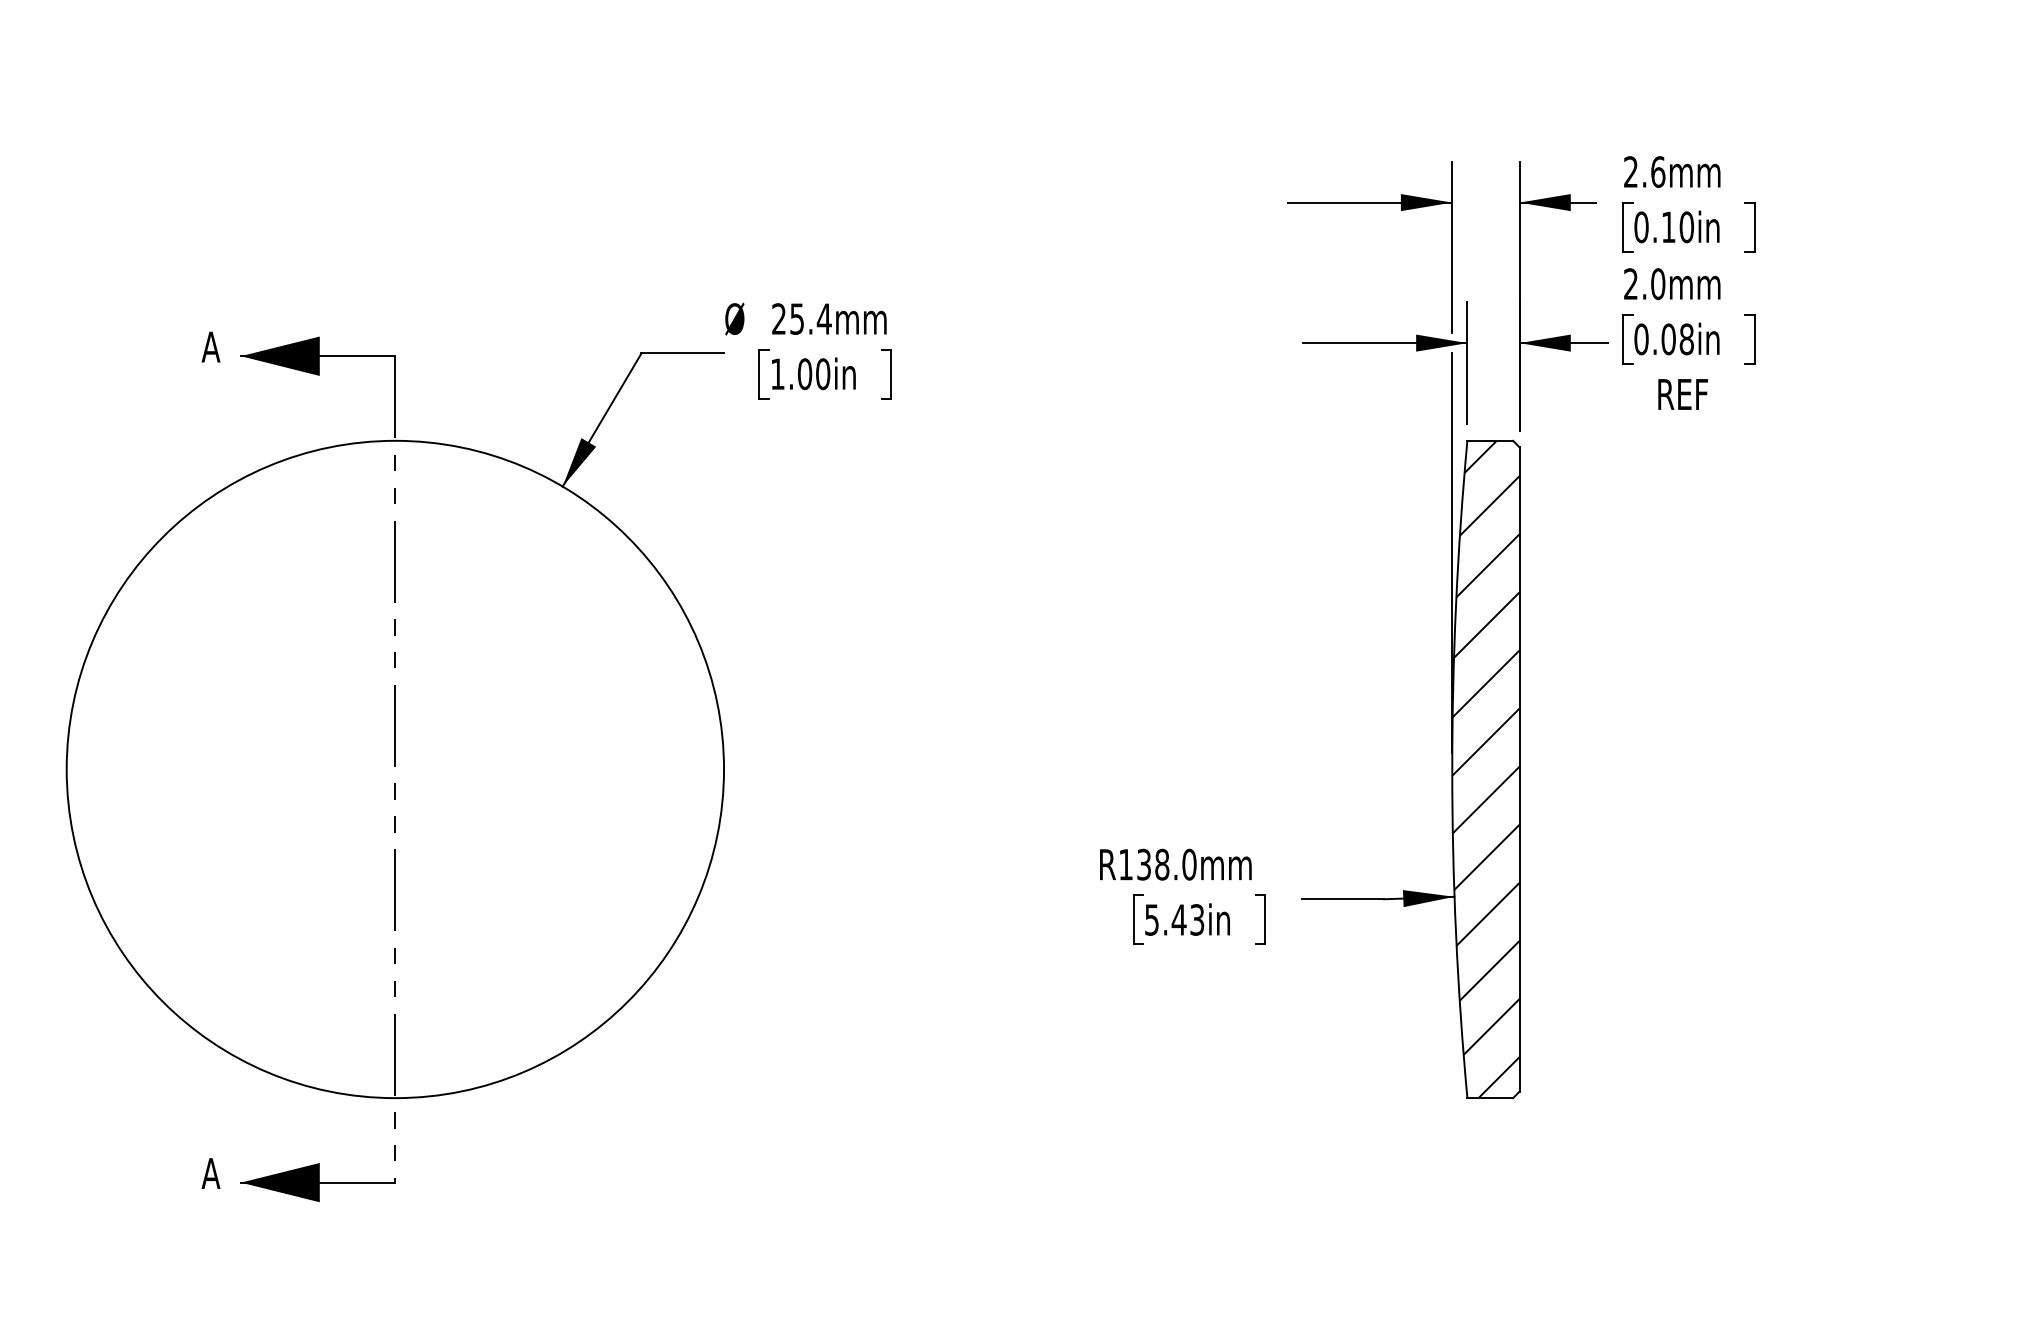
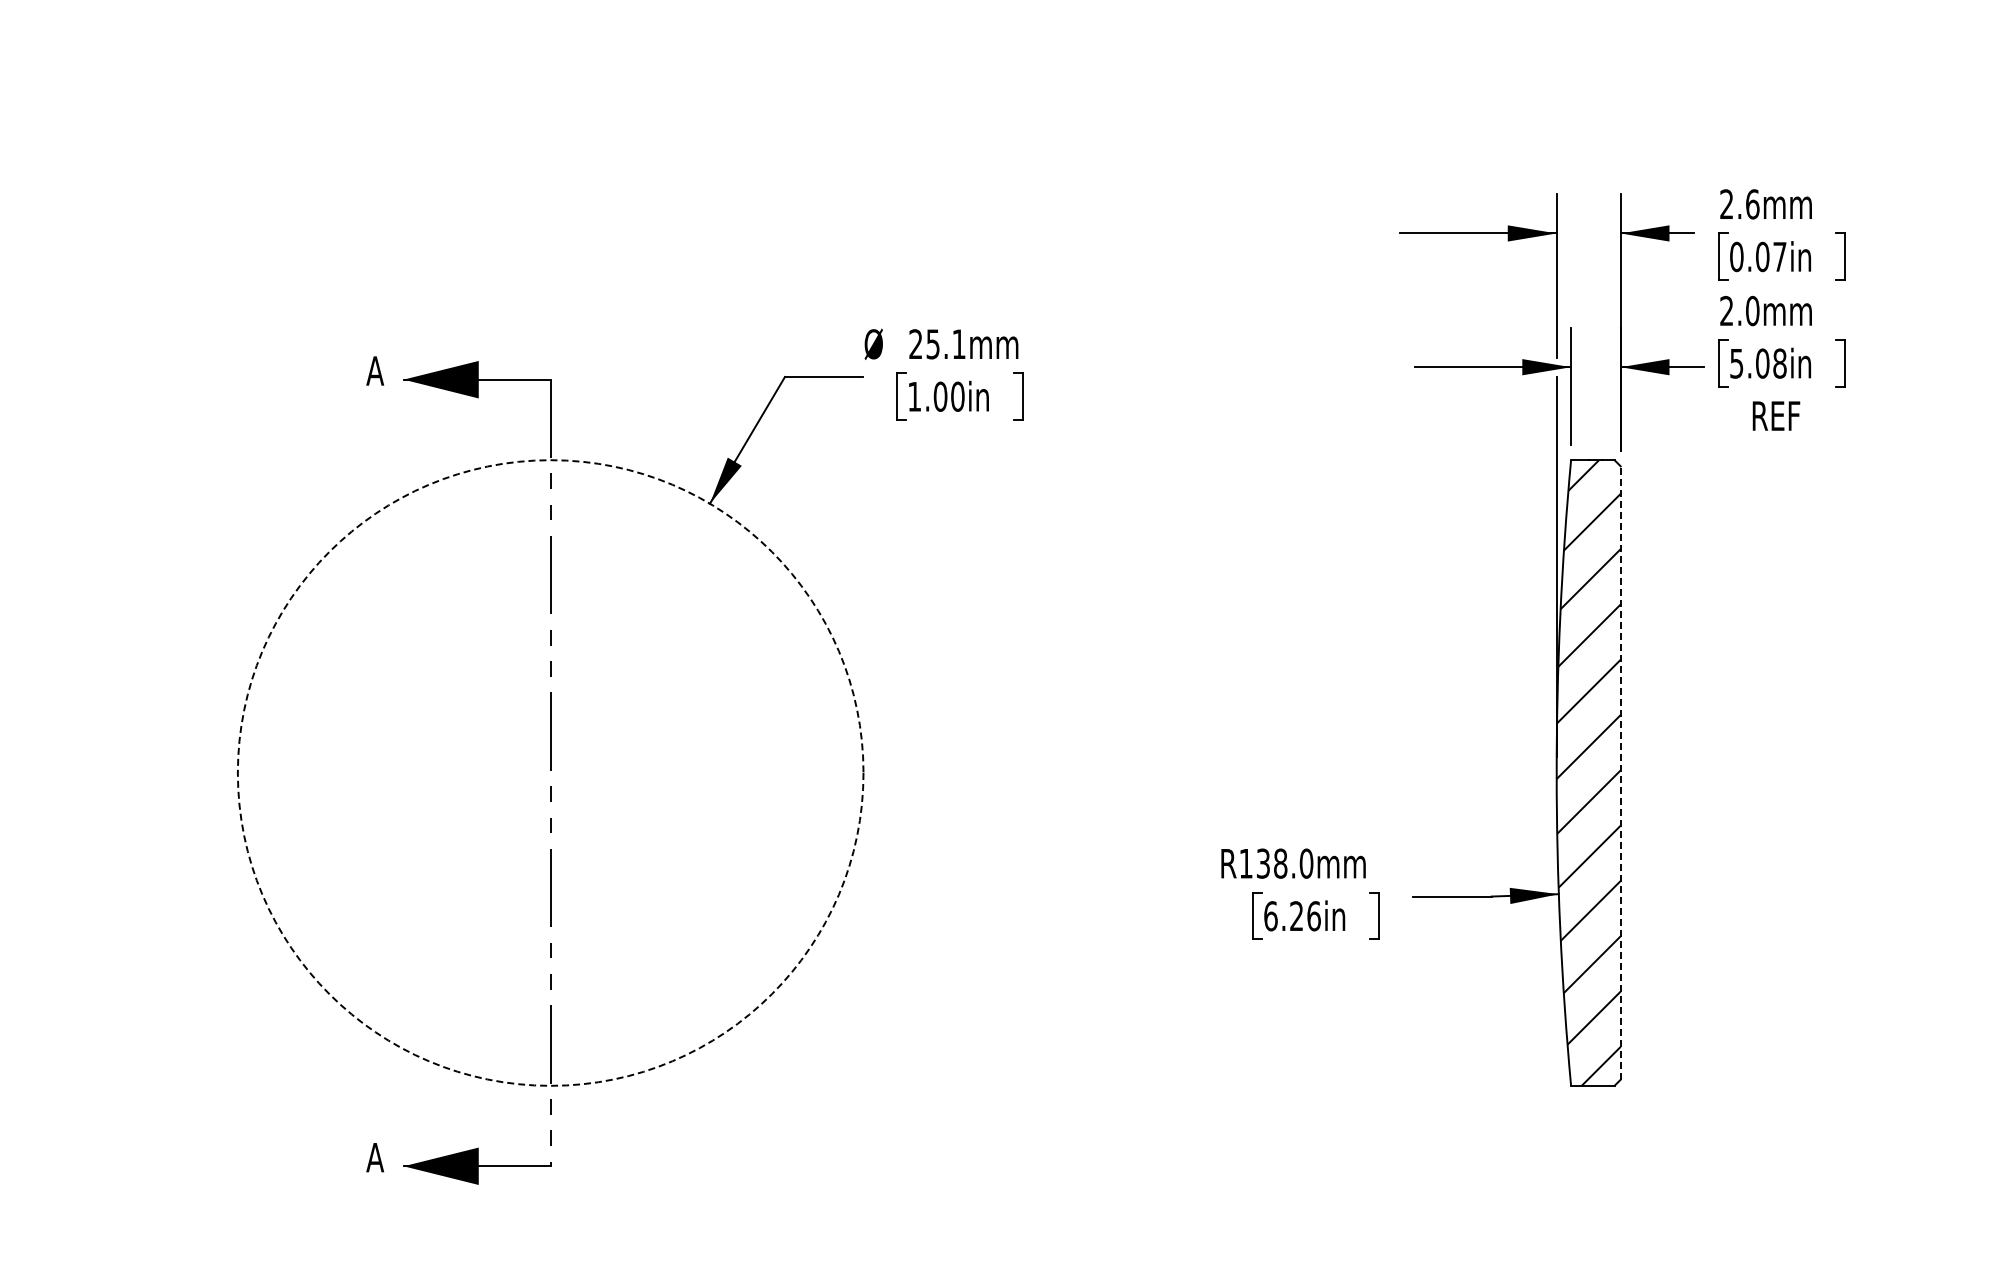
text: (1677, 226) -> (1771, 256), 0.10in -> 0.07in
text: (823, 318) -> (958, 343), 25.4mm -> 25.1mm
text: (1641, 339) -> (1736, 363), 0.08in -> 5.08in
circle: (395, 768) -> (550, 772), solid -> dashed
line: (1519, 769) -> (1620, 773), solid -> dashed
text: (1174, 920) -> (1292, 916), 5.43in -> 6.26in

